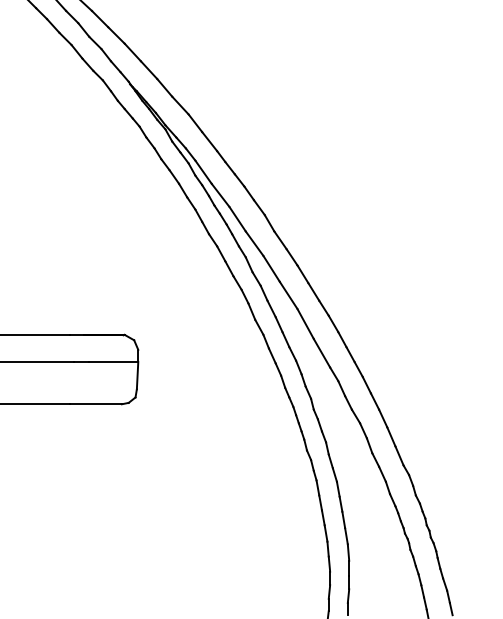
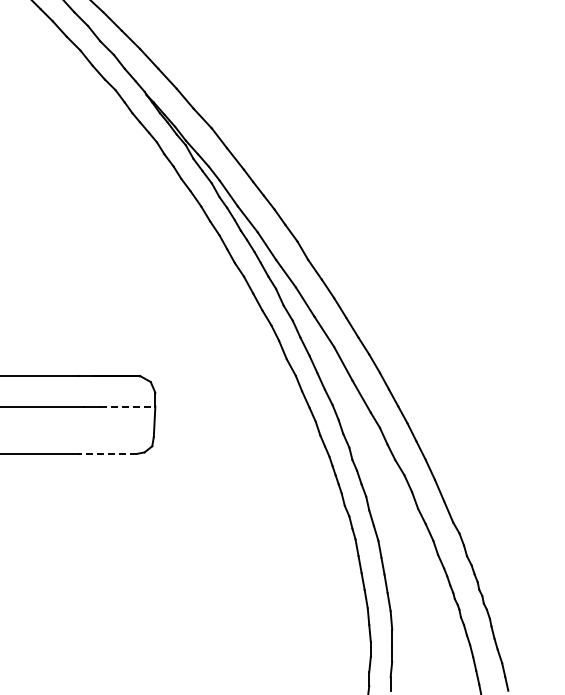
line: (113, 362) -> (127, 406), solid -> dashed
line: (95, 403) -> (107, 453), solid -> dashed

